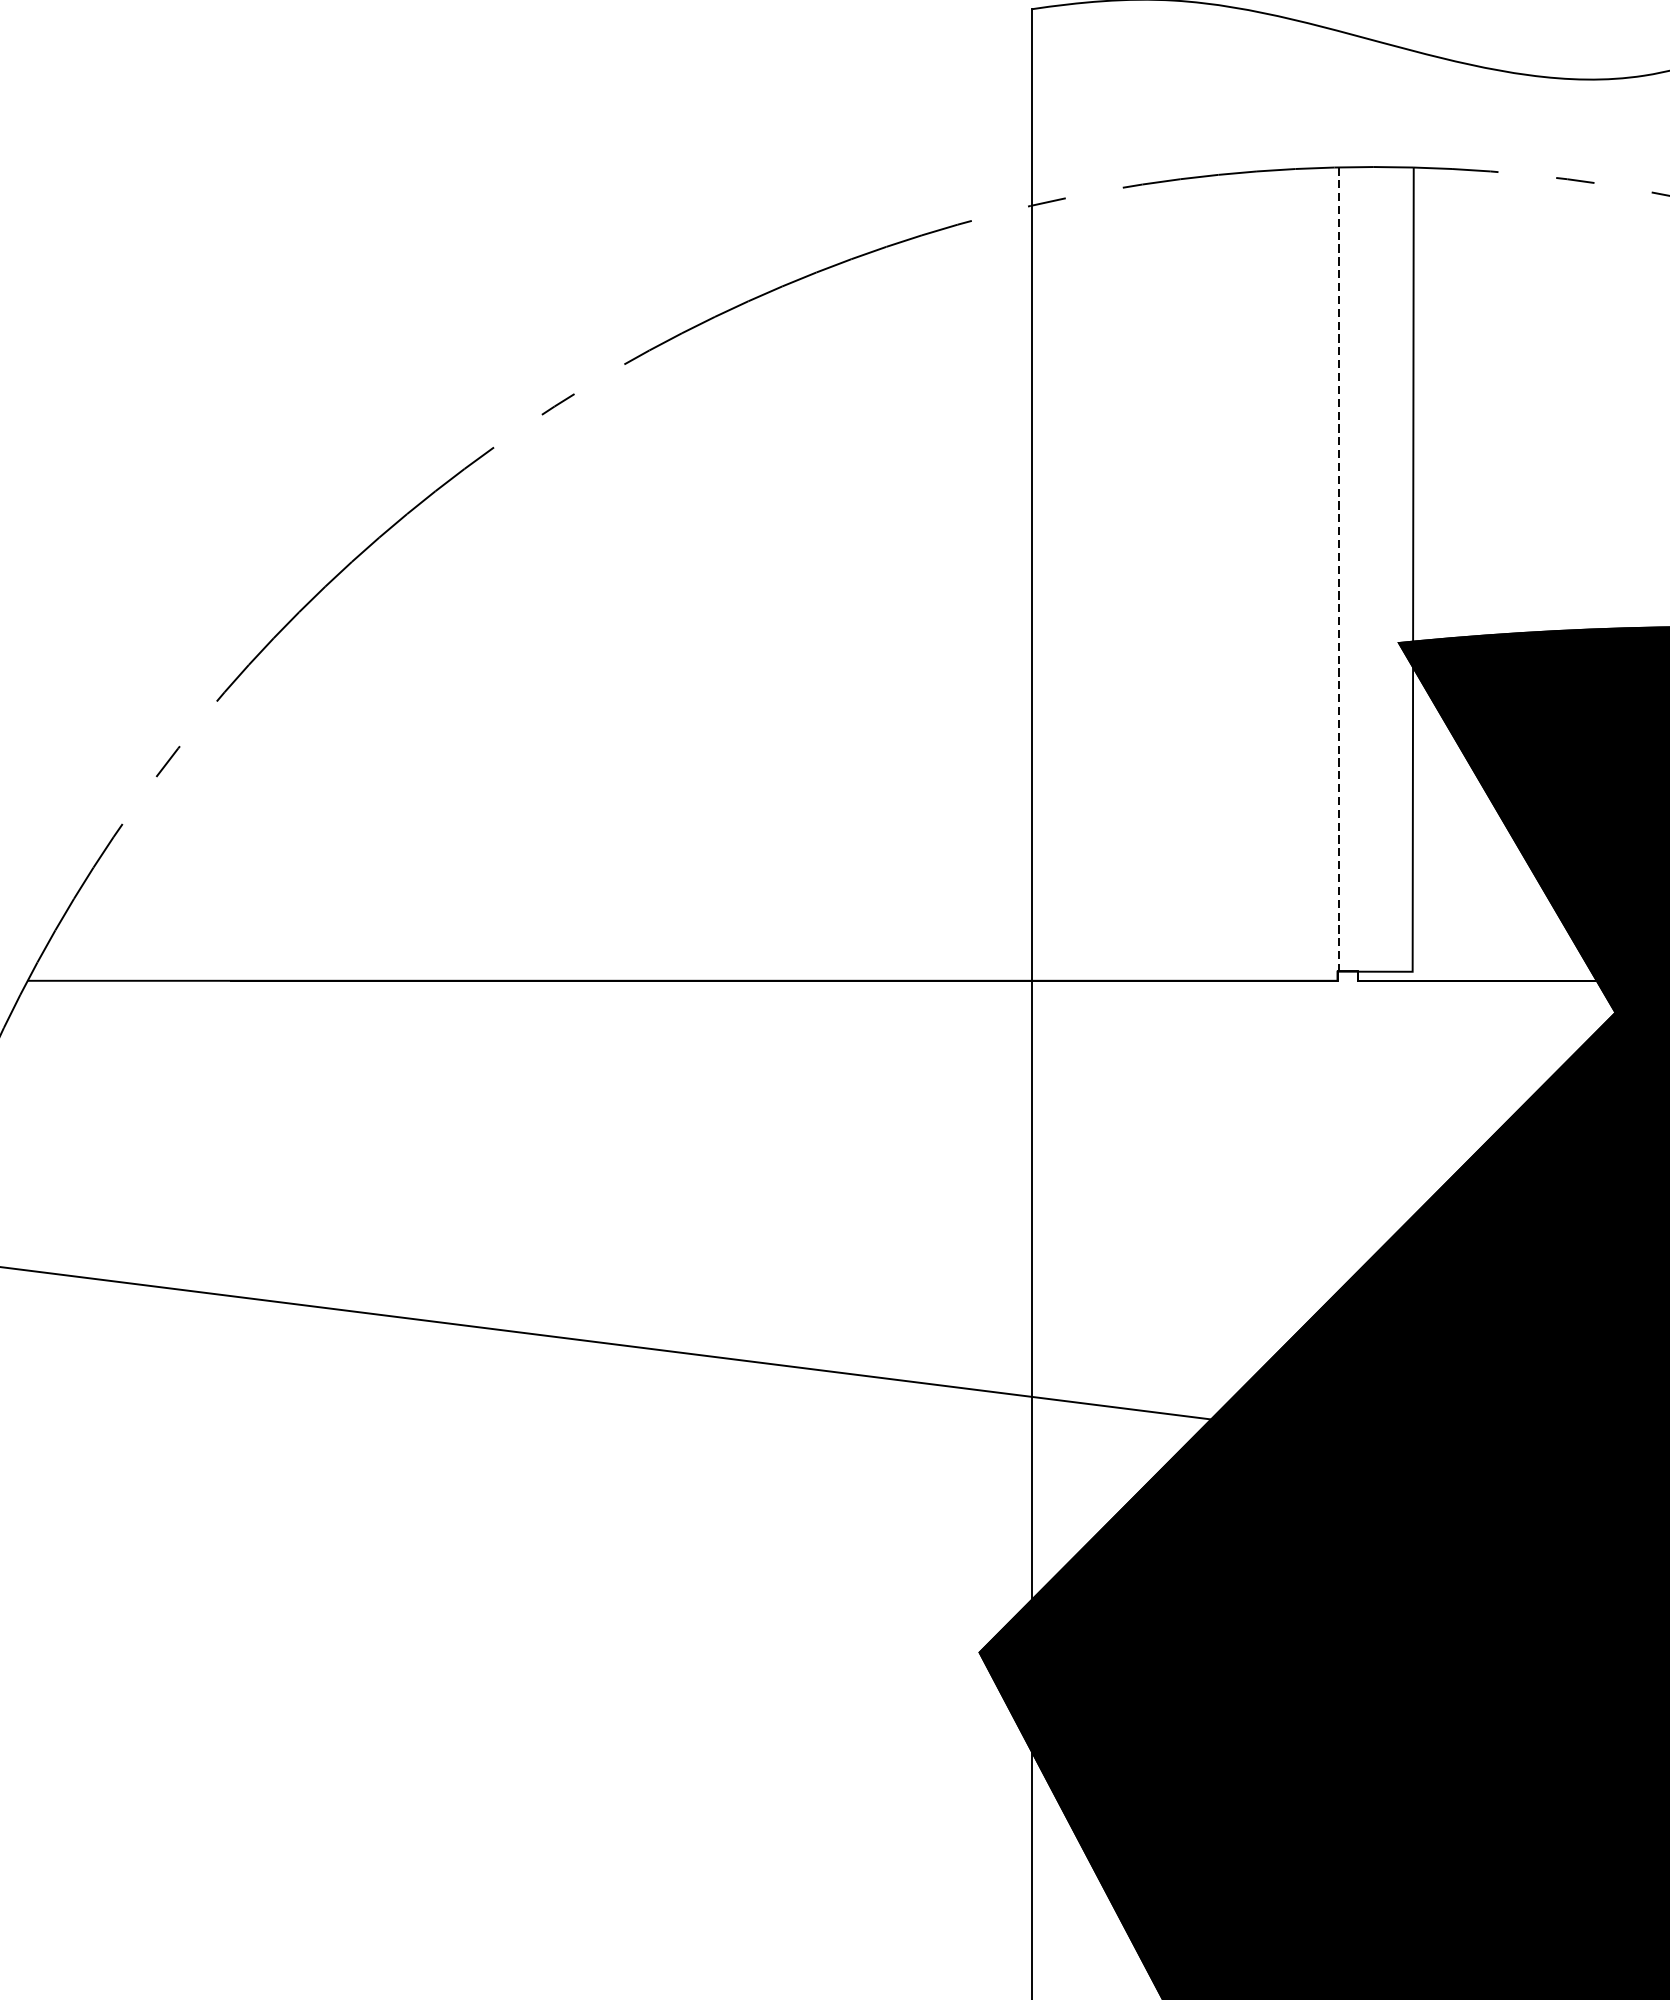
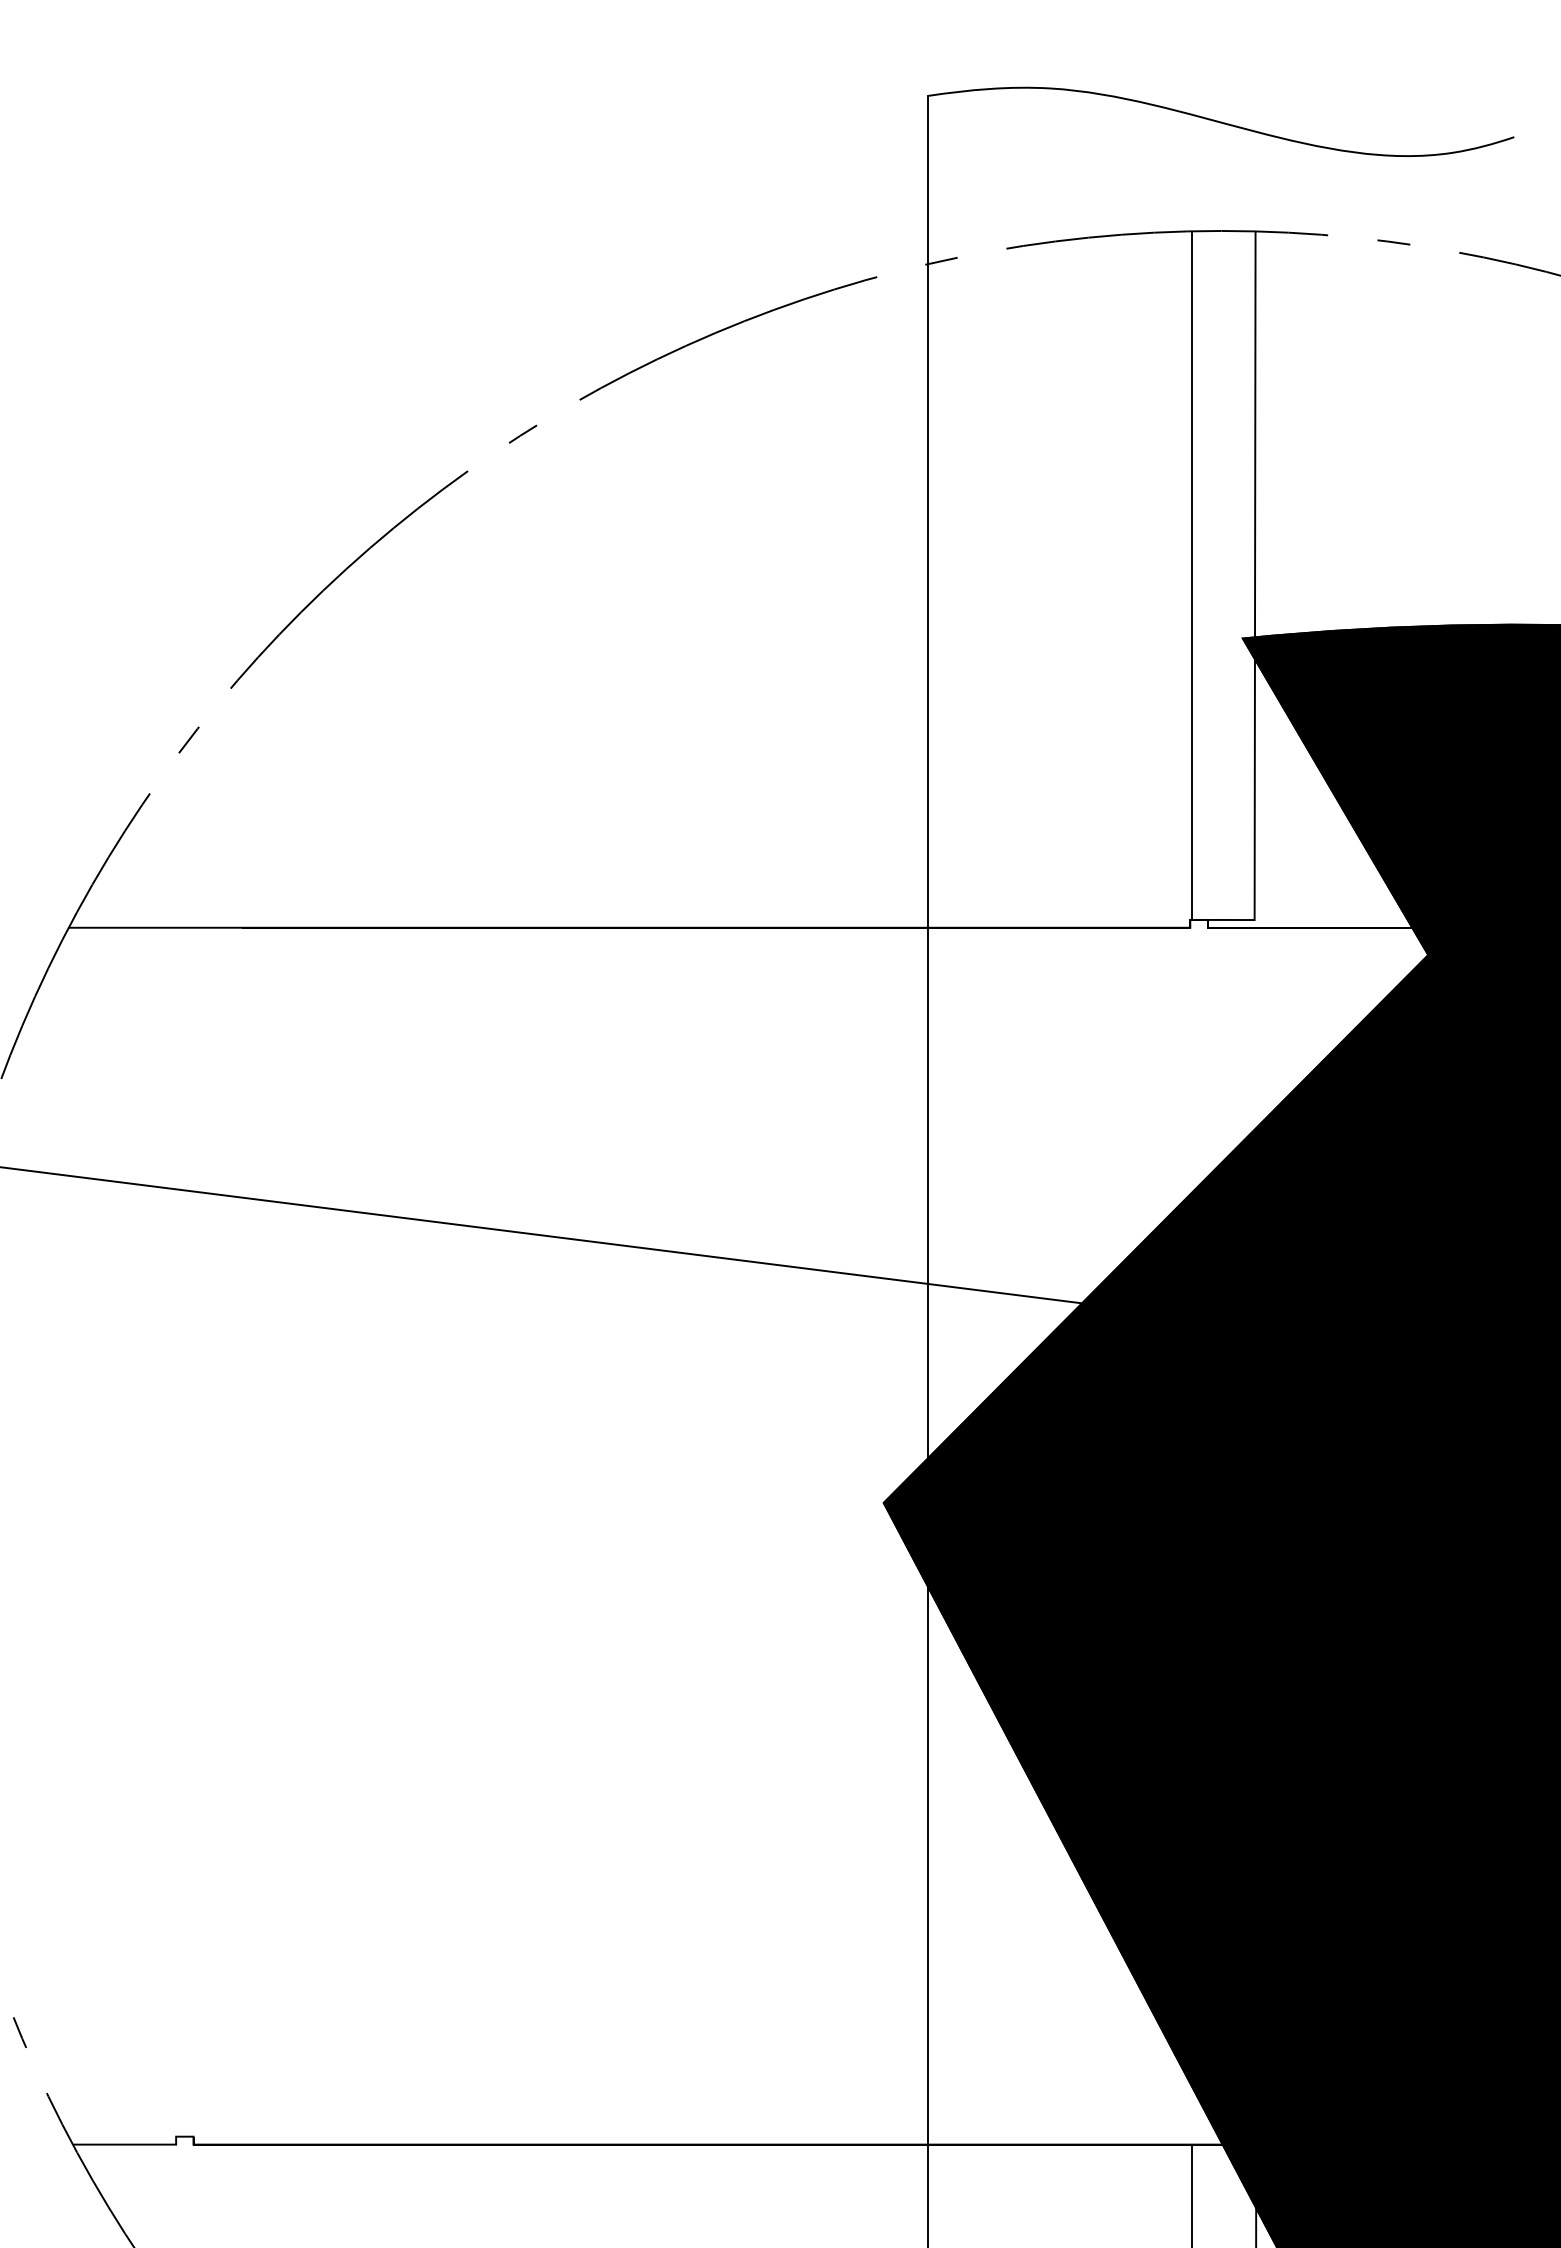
line: (1338, 570) -> (1191, 576), dashed -> solid

